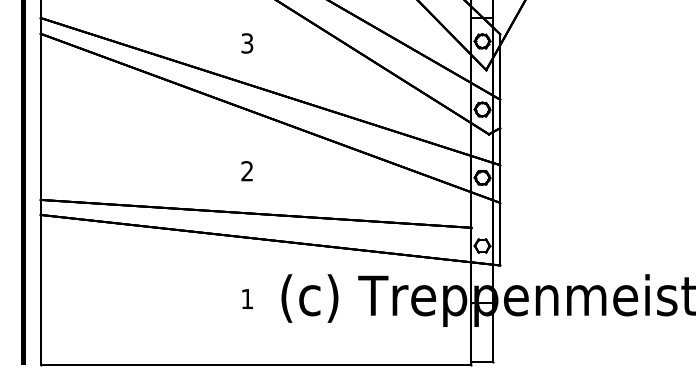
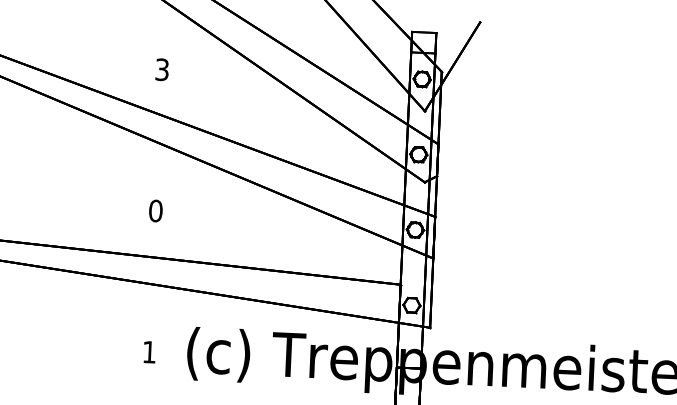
text: (247, 171) -> (156, 211), 2 -> 0

